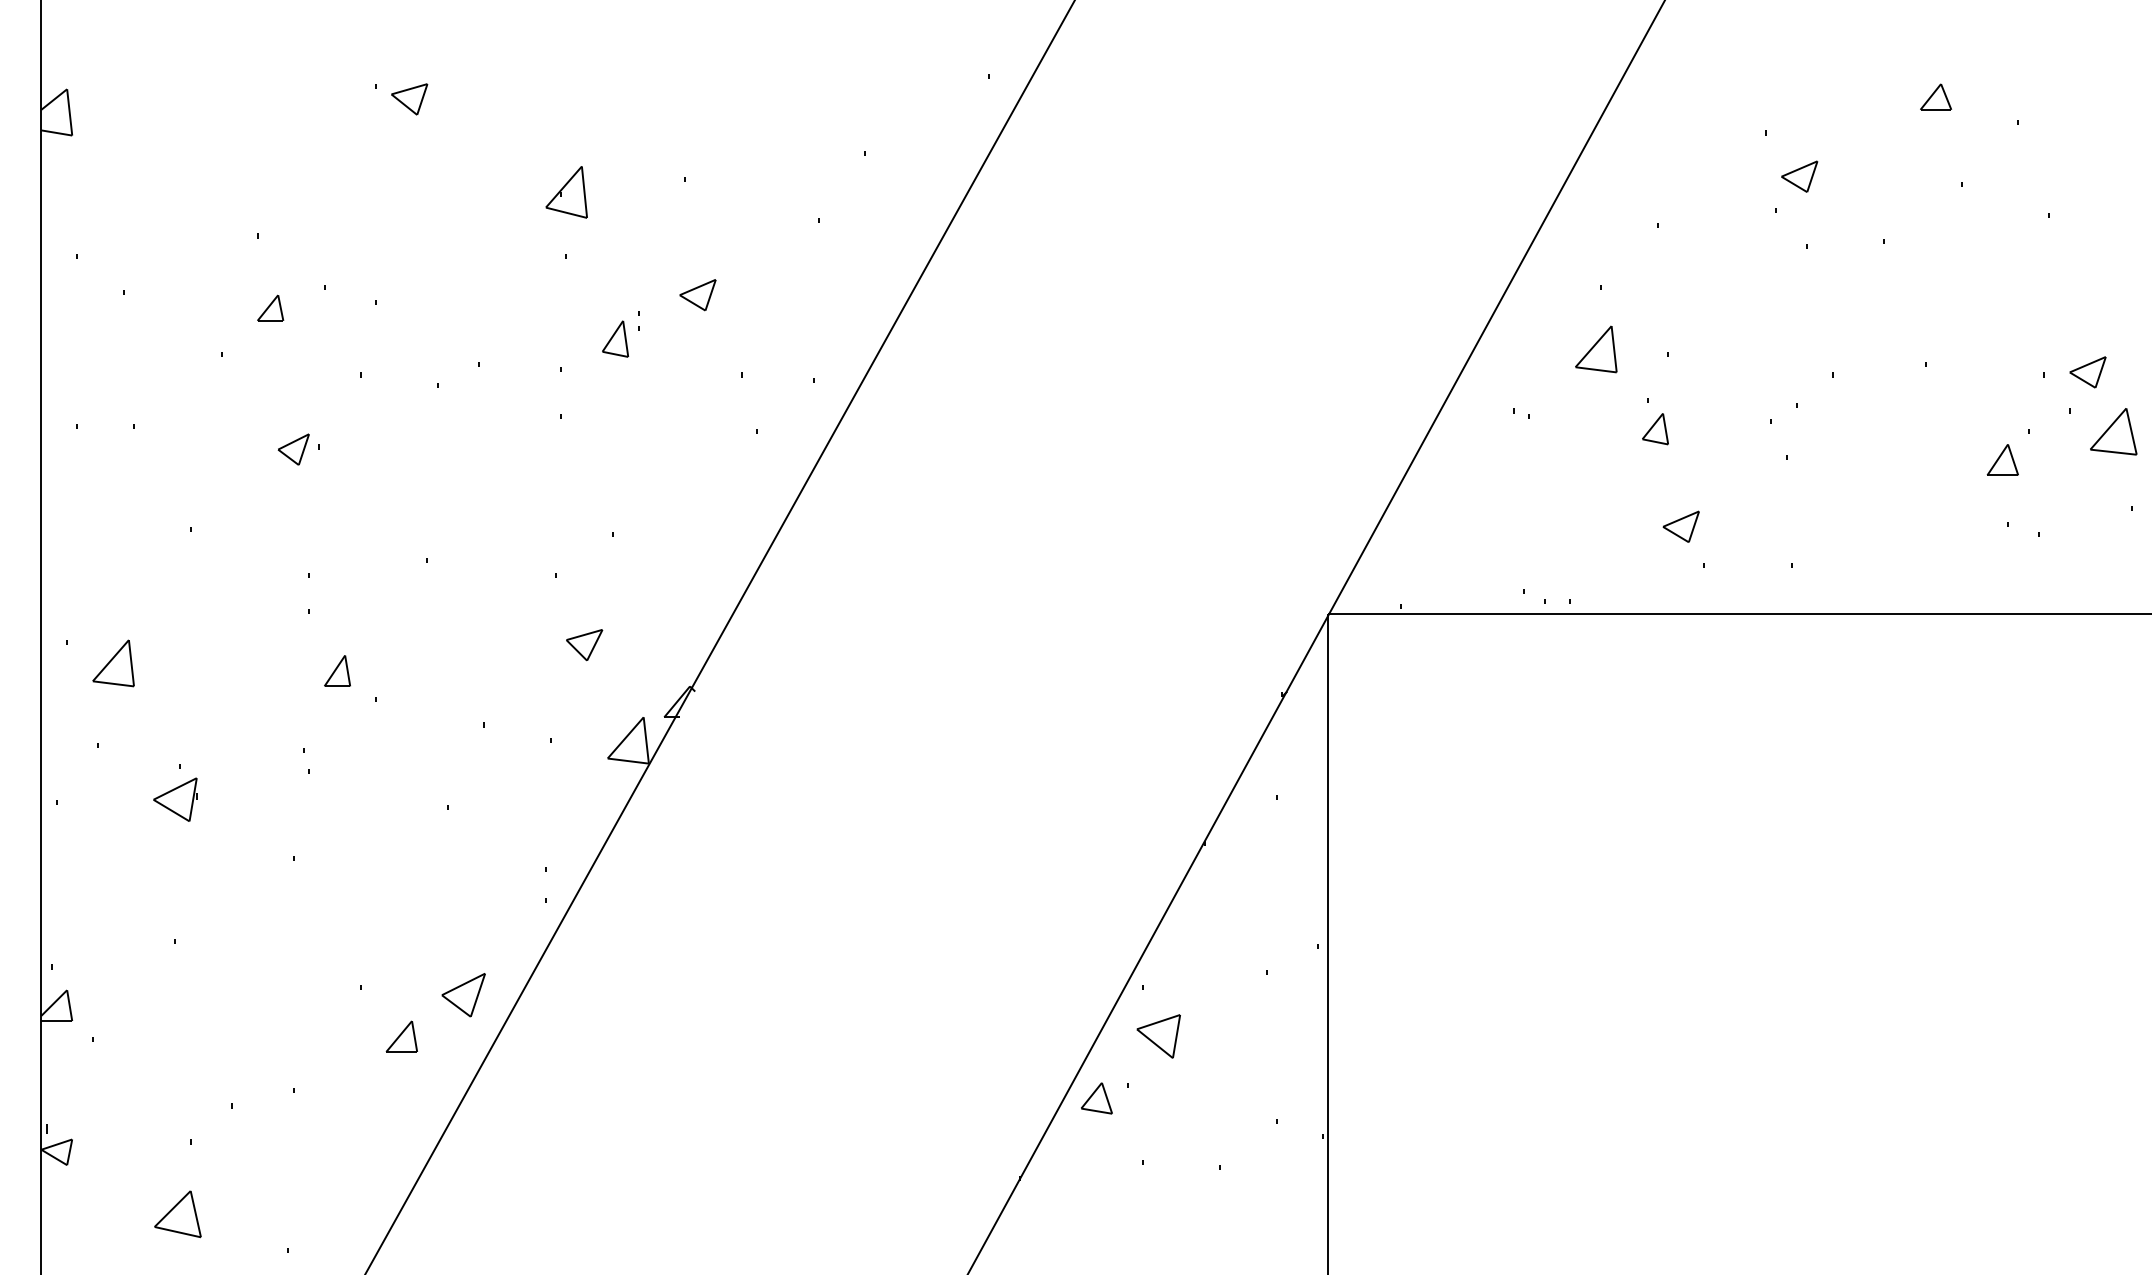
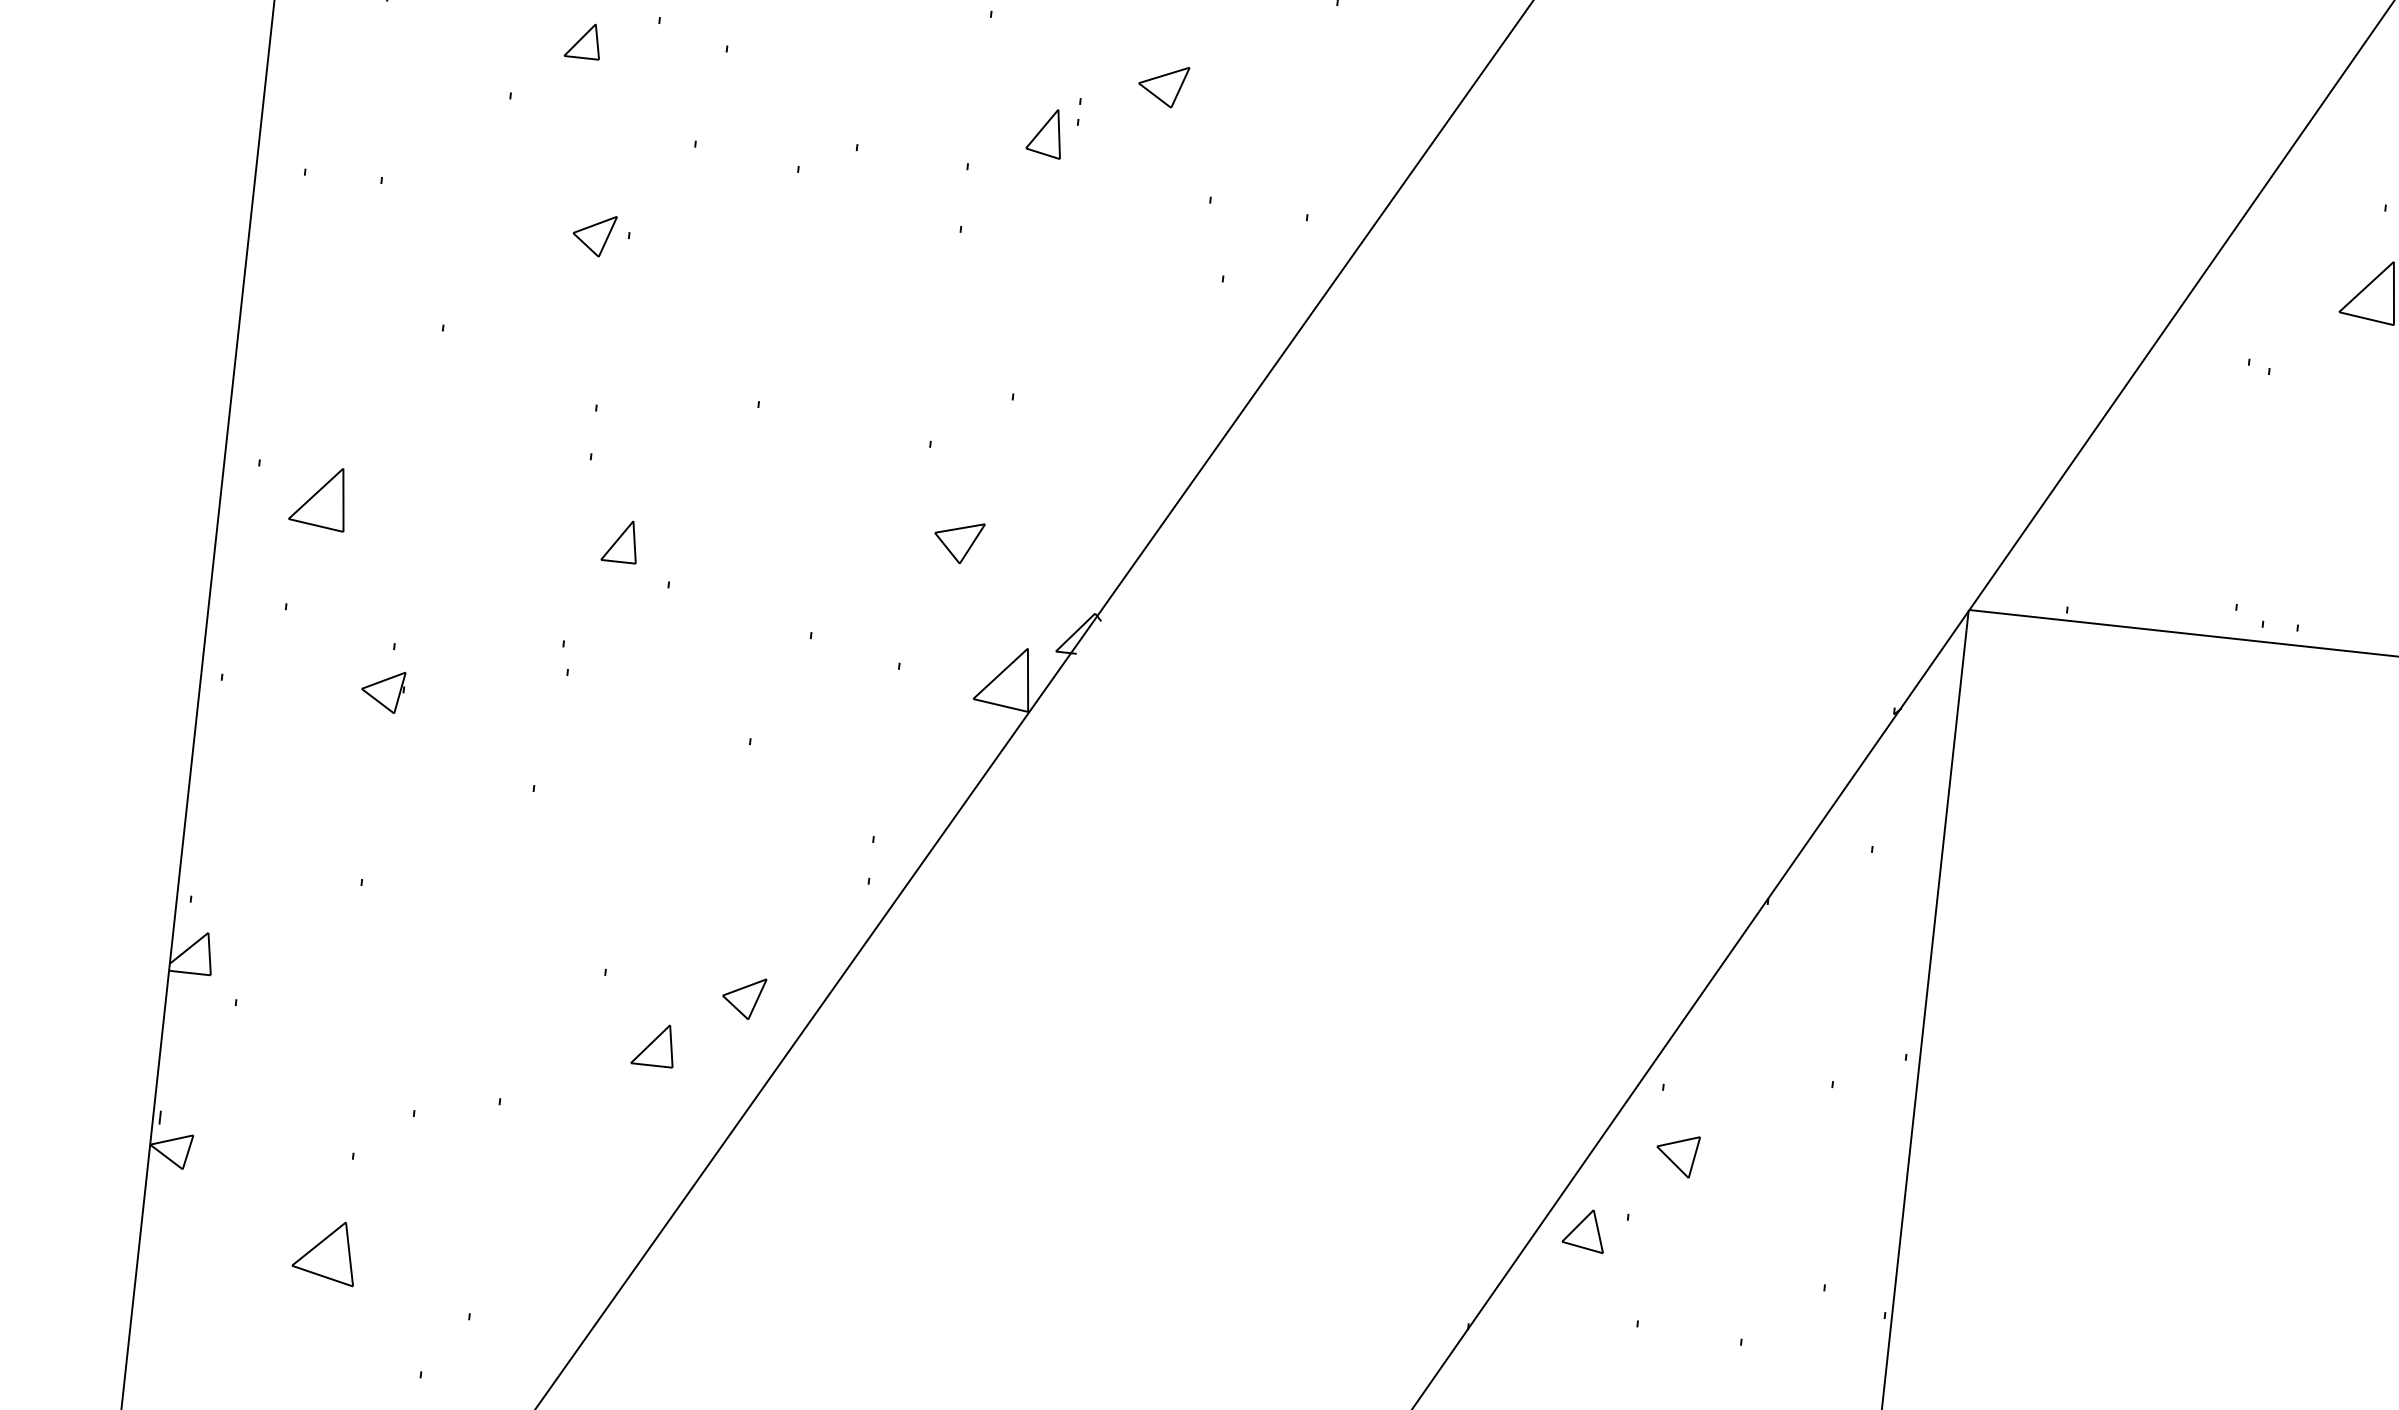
part: (175, 799) -> (382, 690), size x0.71
part: (463, 995) -> (743, 998), size x0.71
part: (1158, 1036) -> (1677, 1155), size x0.71

